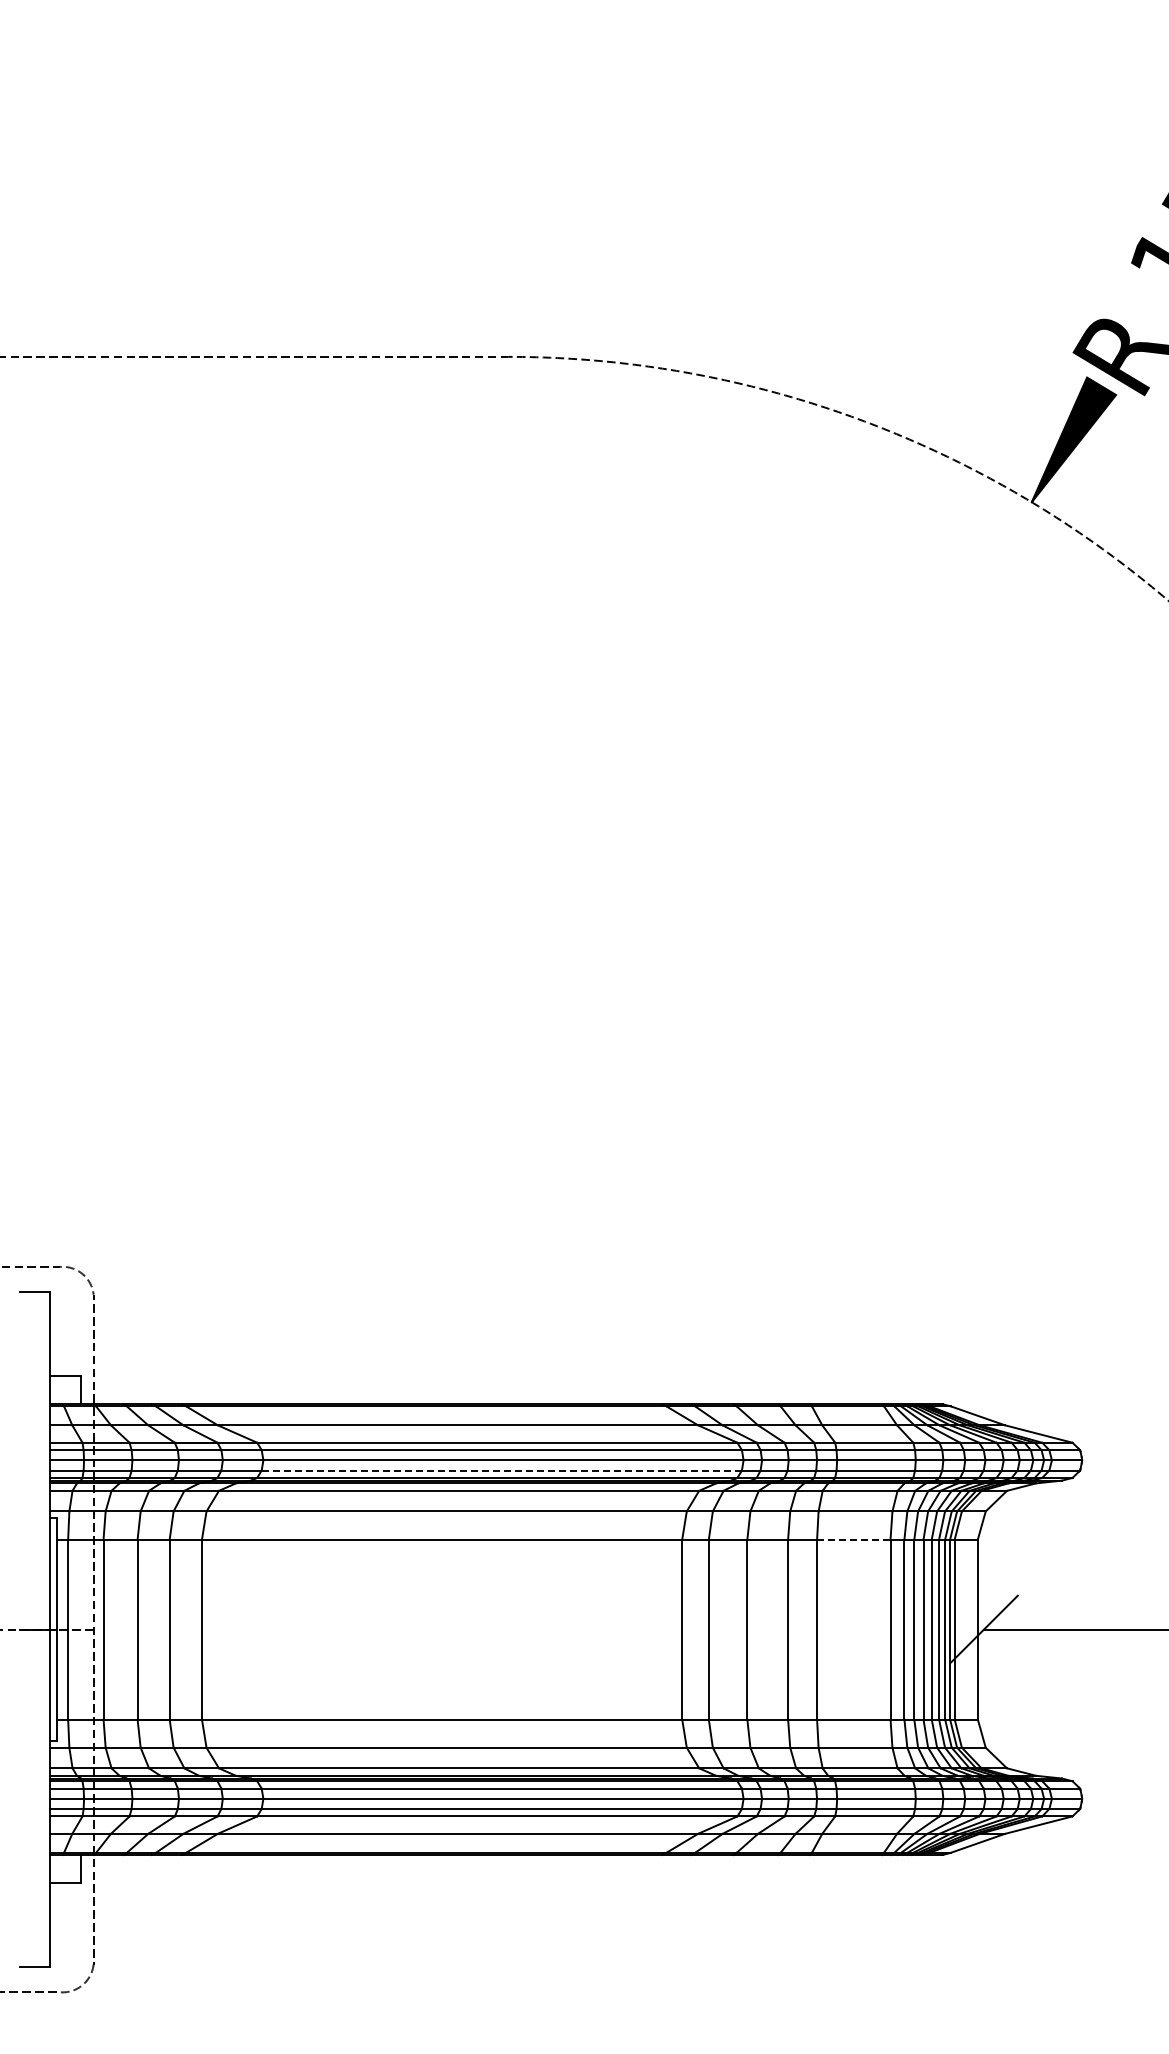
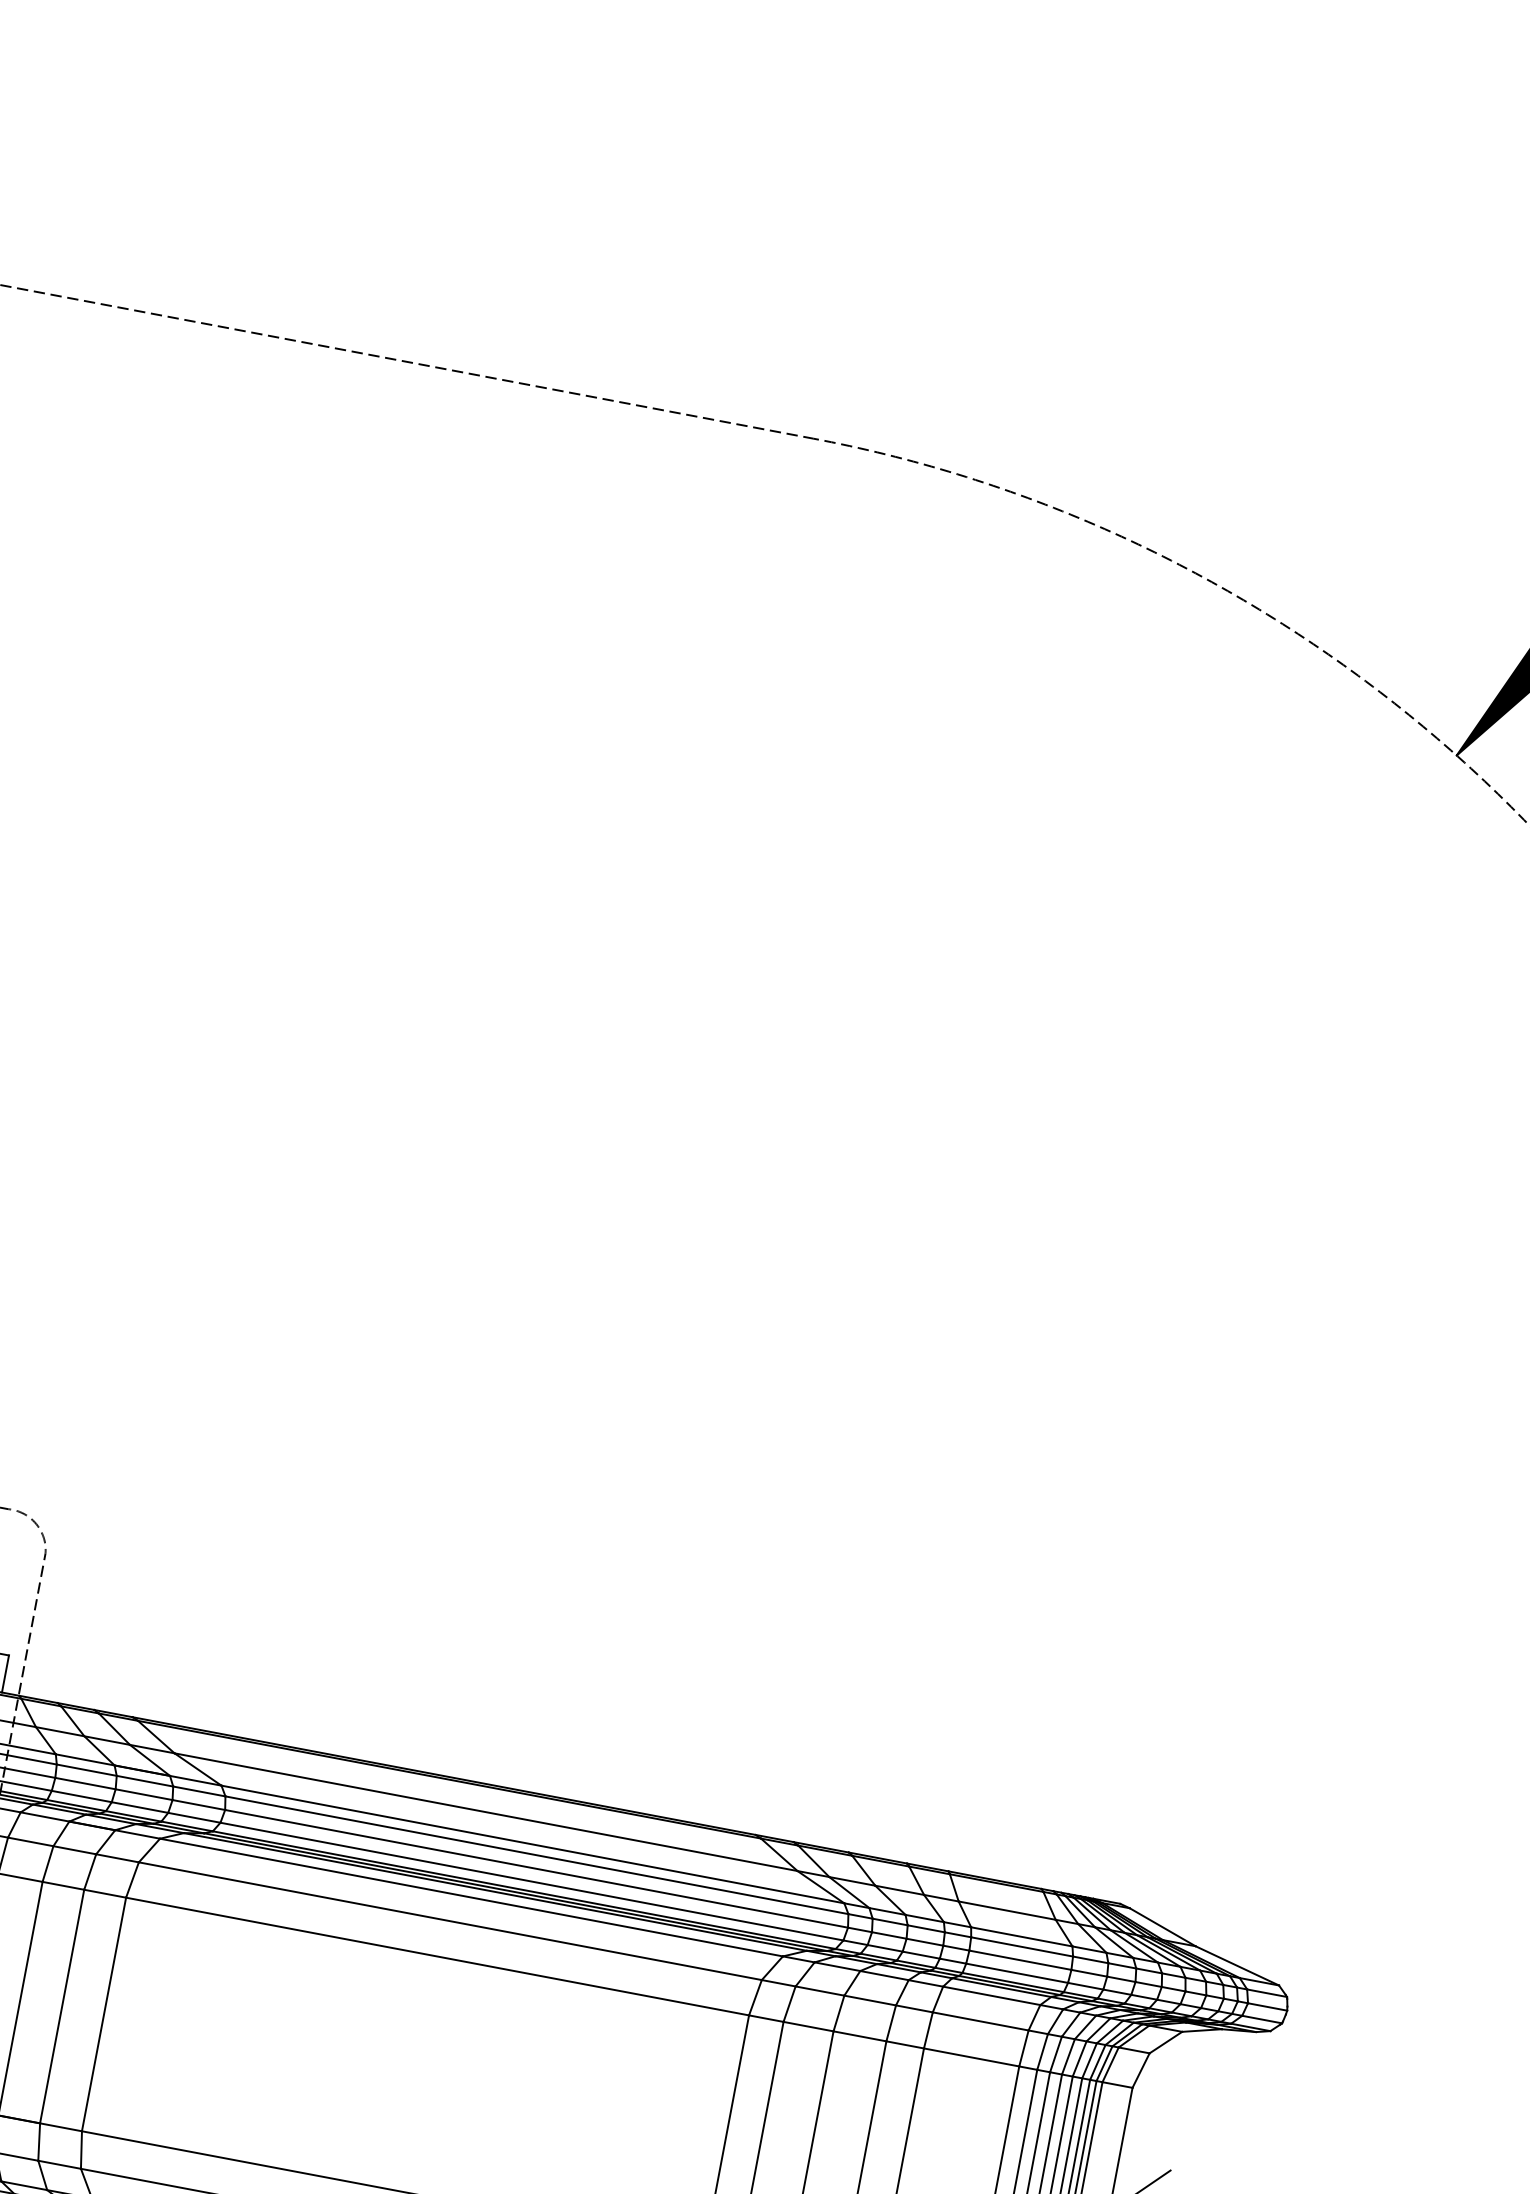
line: (502, 1470) -> (532, 1881), dashed -> solid
line: (853, 1539) -> (971, 2057), dashed -> solid

